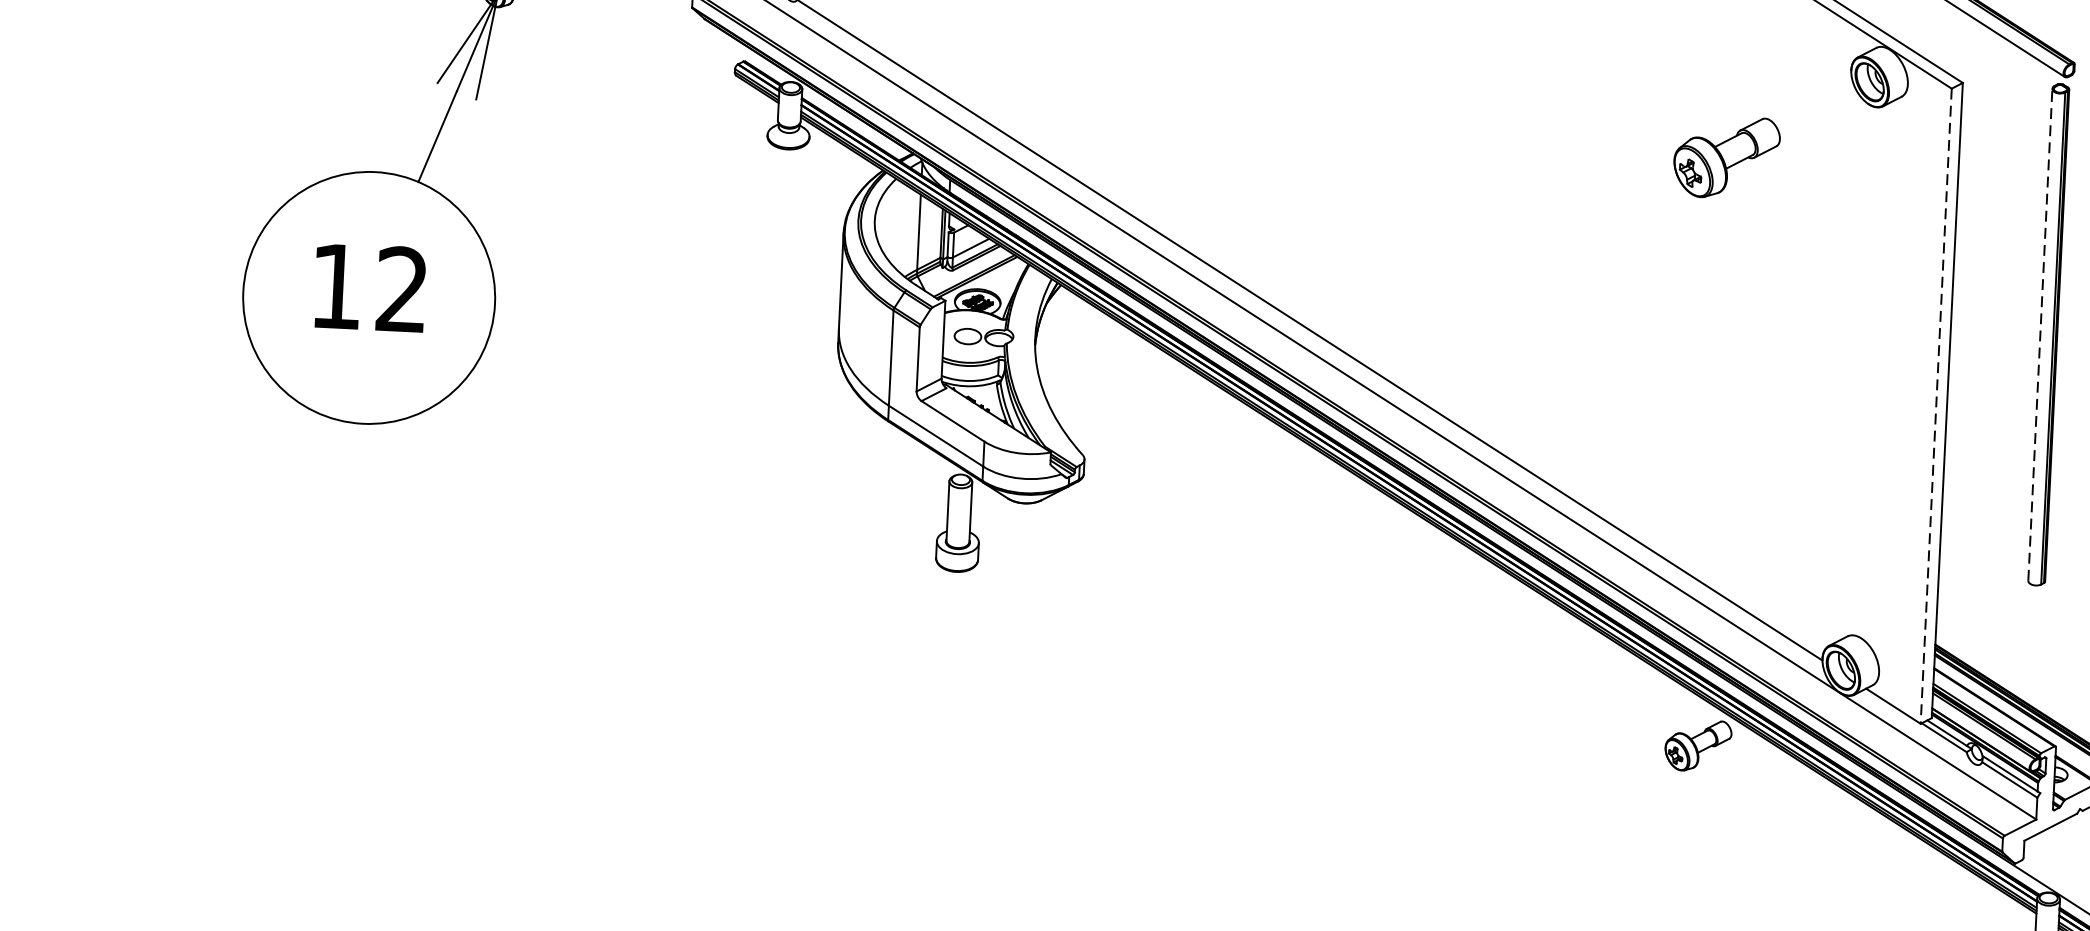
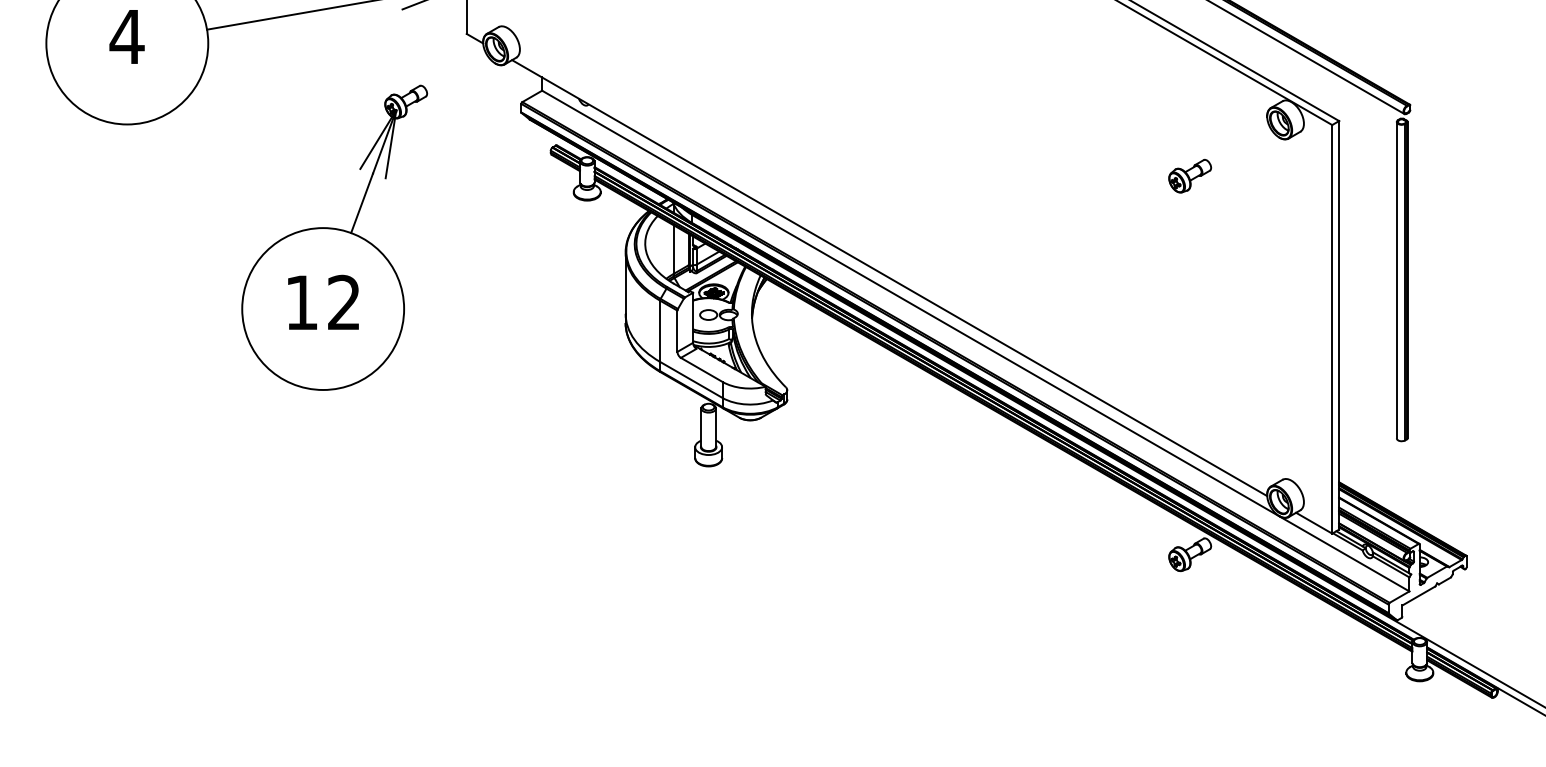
part: (1727, 156) -> (1190, 175), size x0.62
line: (2039, 333) -> (1396, 279), dashed -> solid
line: (1936, 406) -> (1332, 329), dashed -> solid

